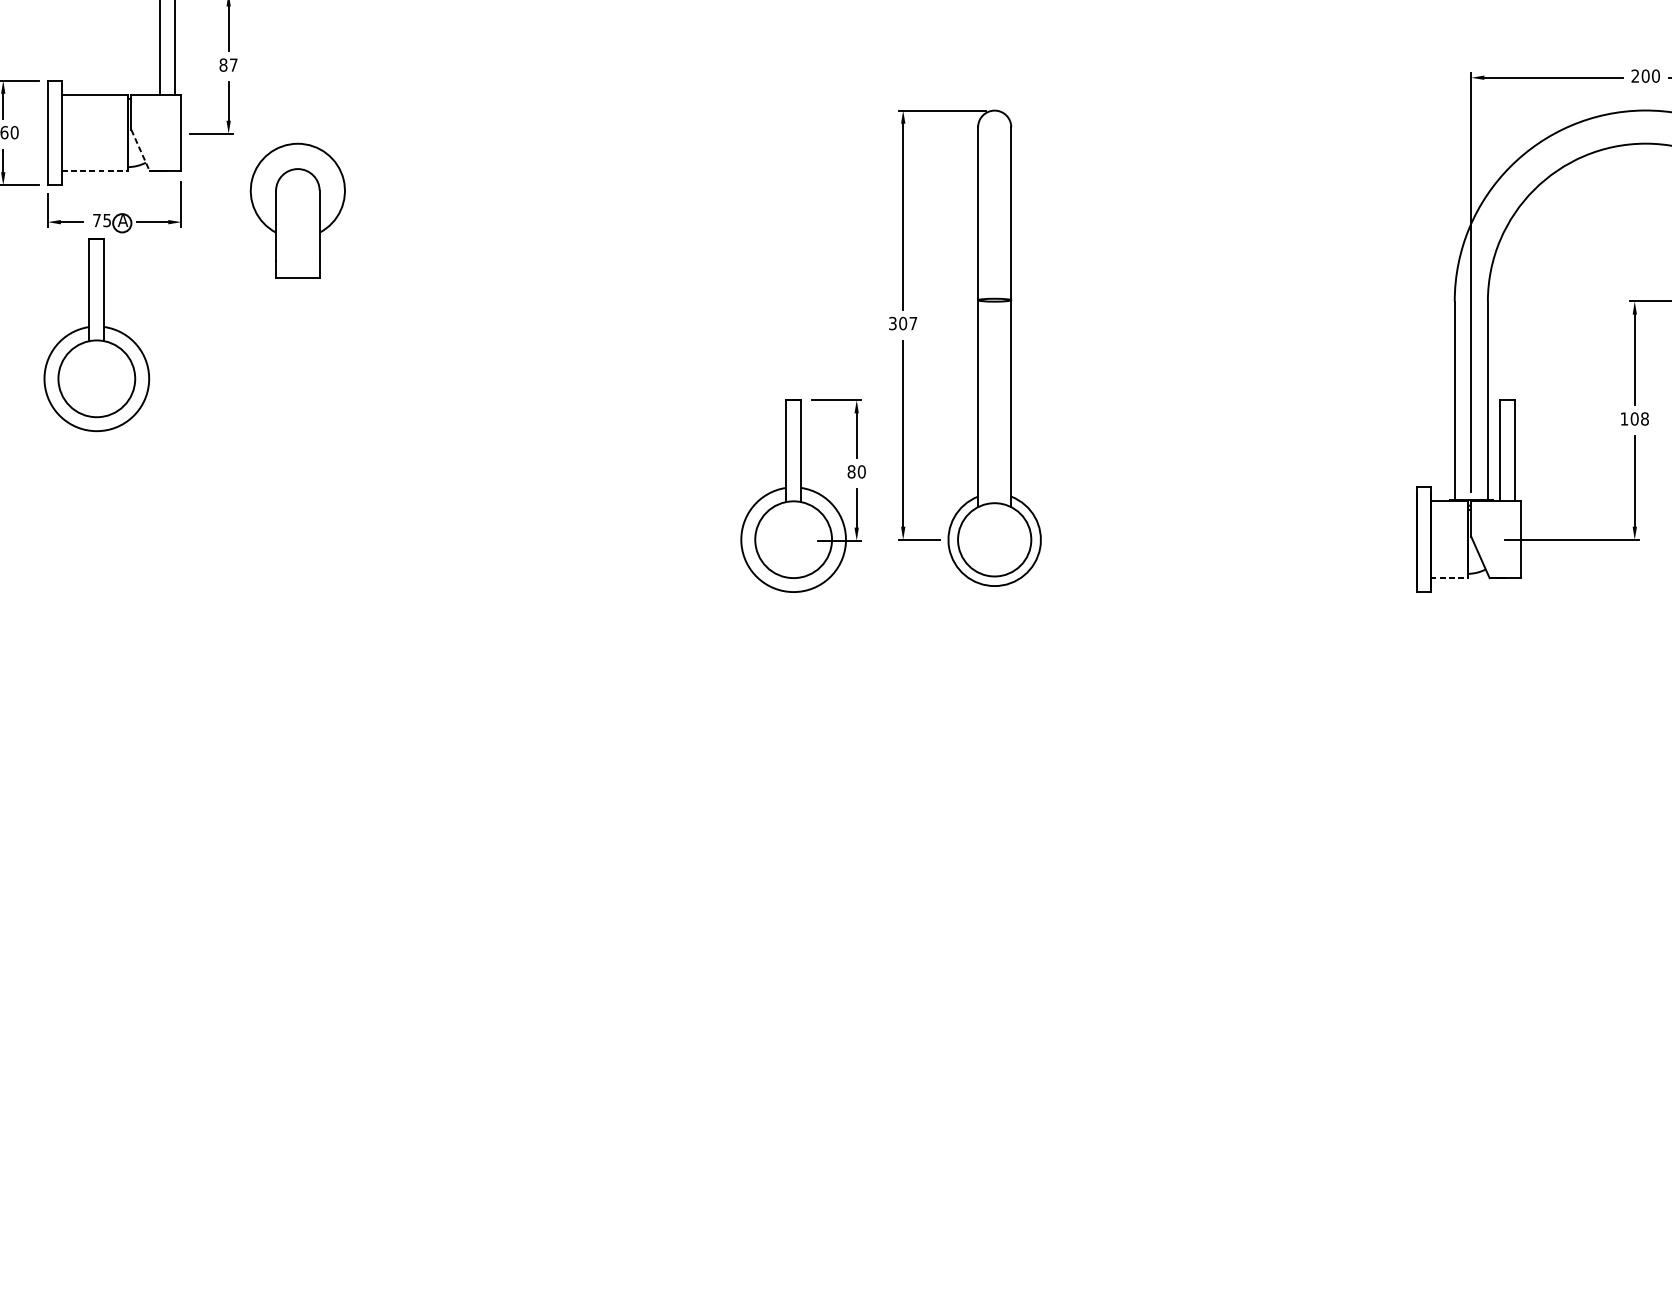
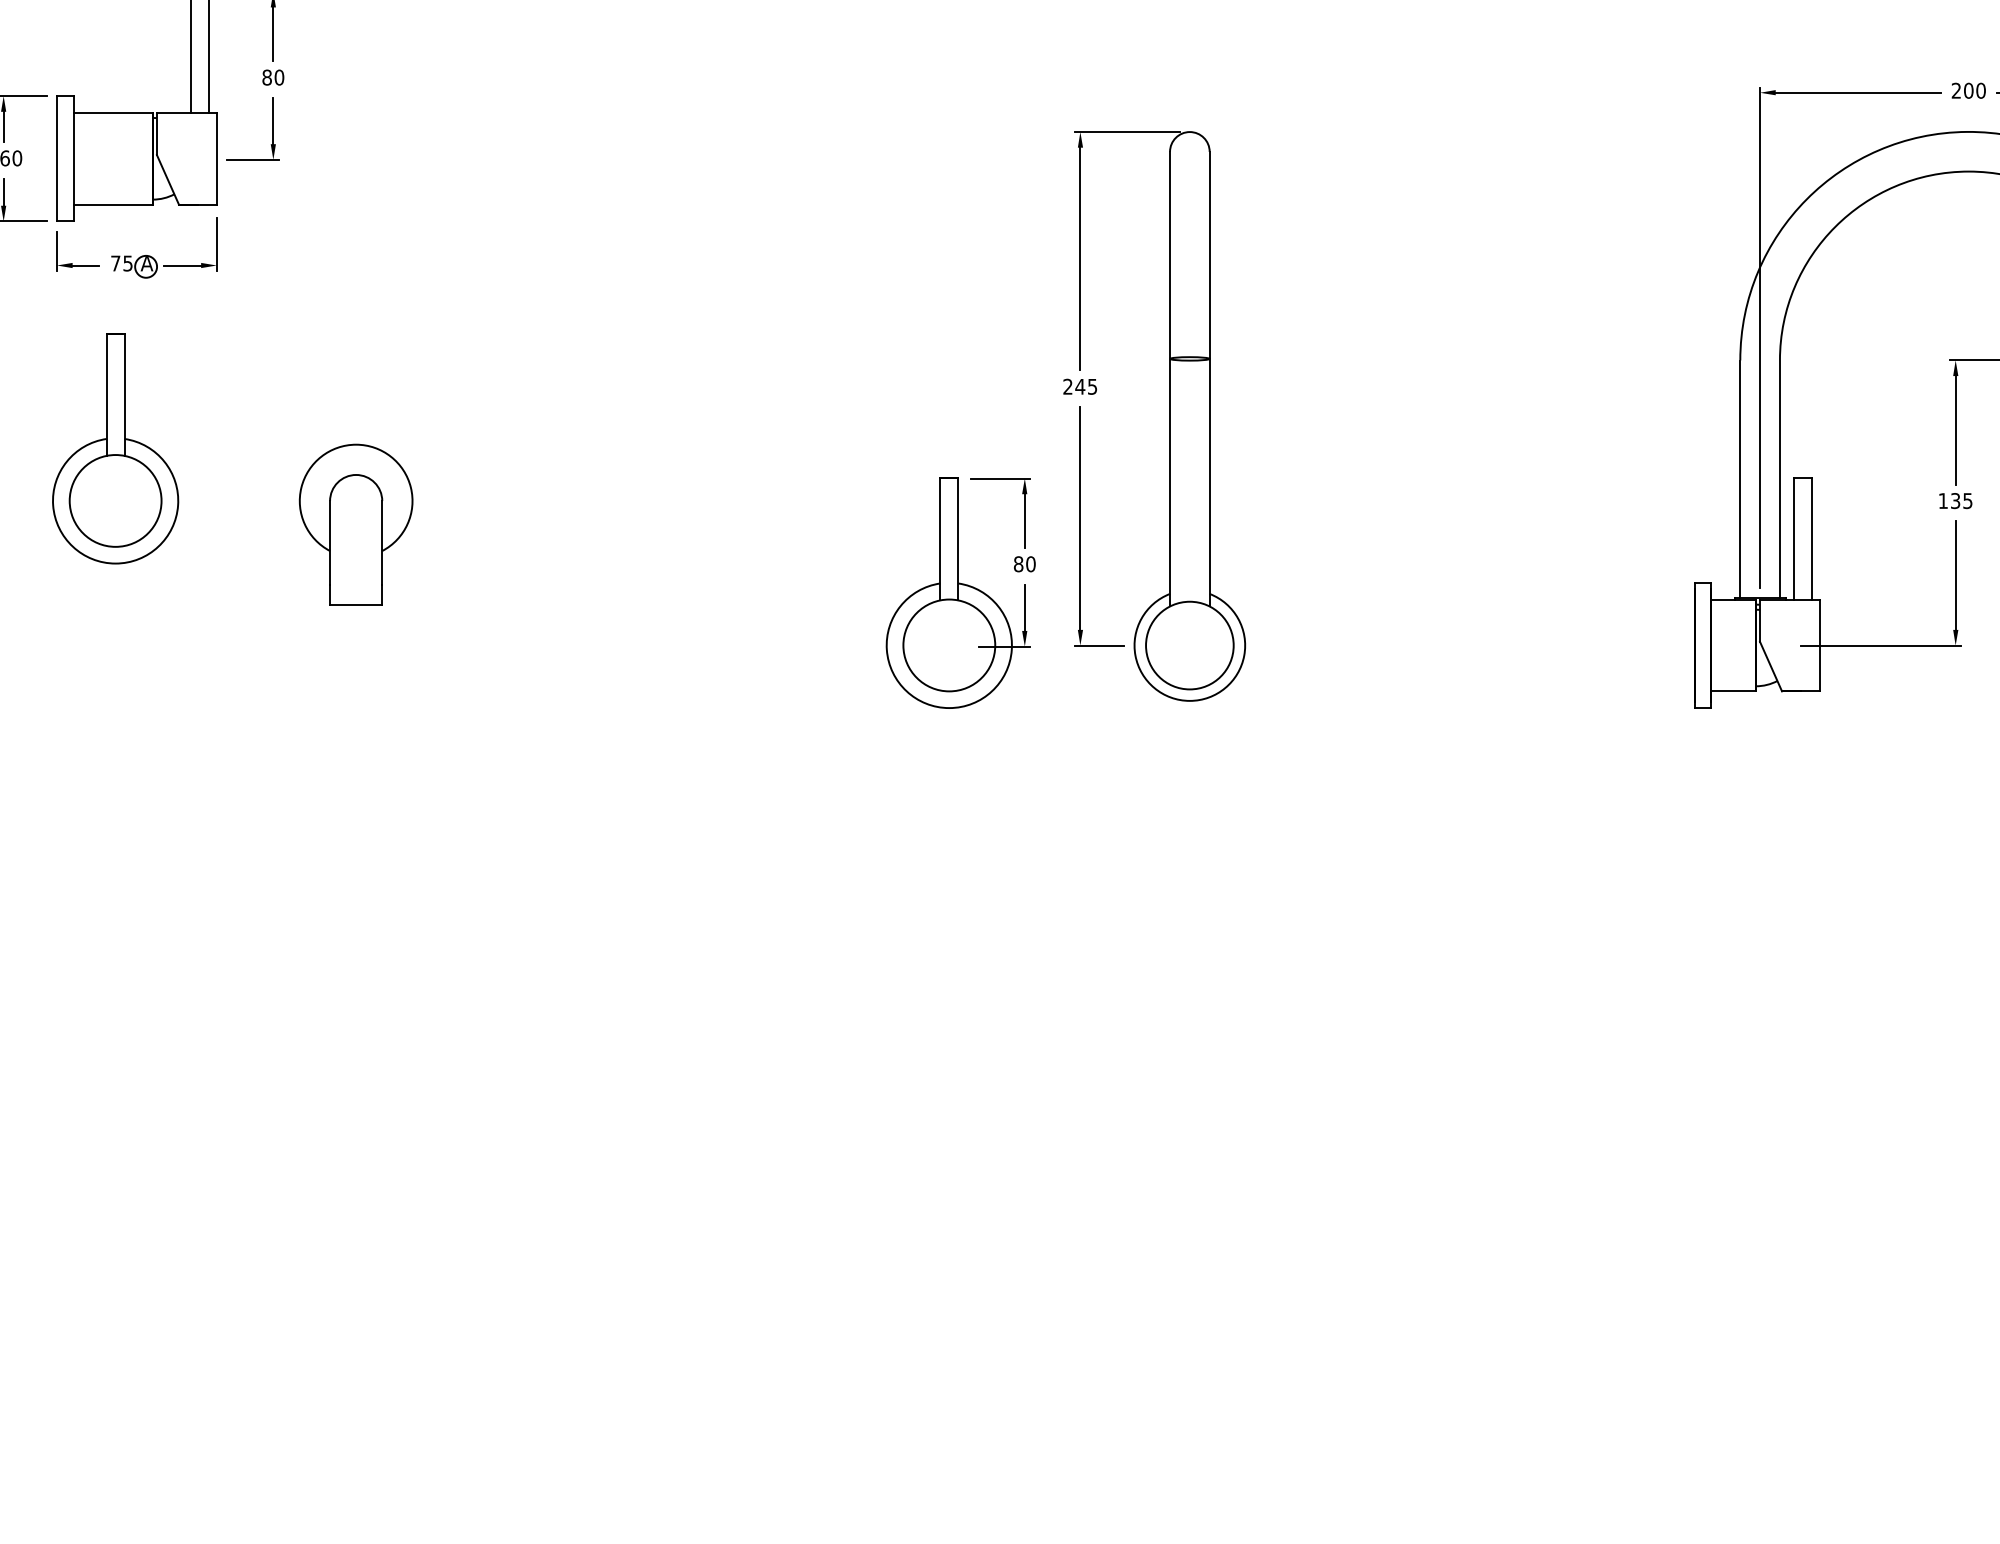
text: (233, 65) -> (279, 77), 87 -> 80
line: (141, 151) -> (168, 180), dashed -> solid
line: (95, 171) -> (113, 204), dashed -> solid
part: (297, 210) -> (355, 524), moved
text: (903, 323) -> (1080, 386), 307 -> 245
part: (96, 335) -> (115, 448), moved
text: (1639, 419) -> (1961, 501), 108 -> 135
line: (1449, 578) -> (1734, 691), dashed -> solid

